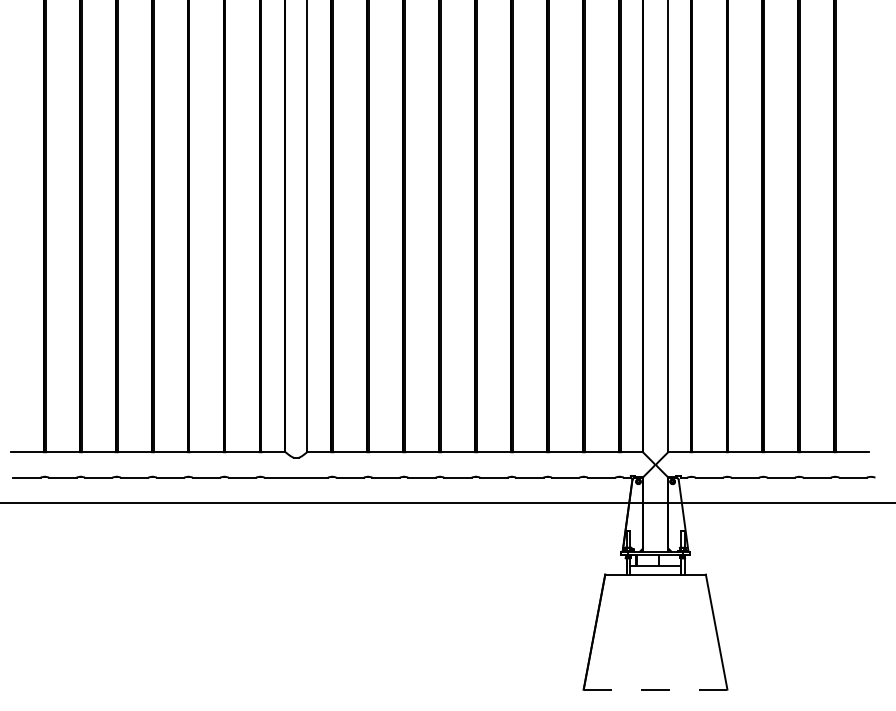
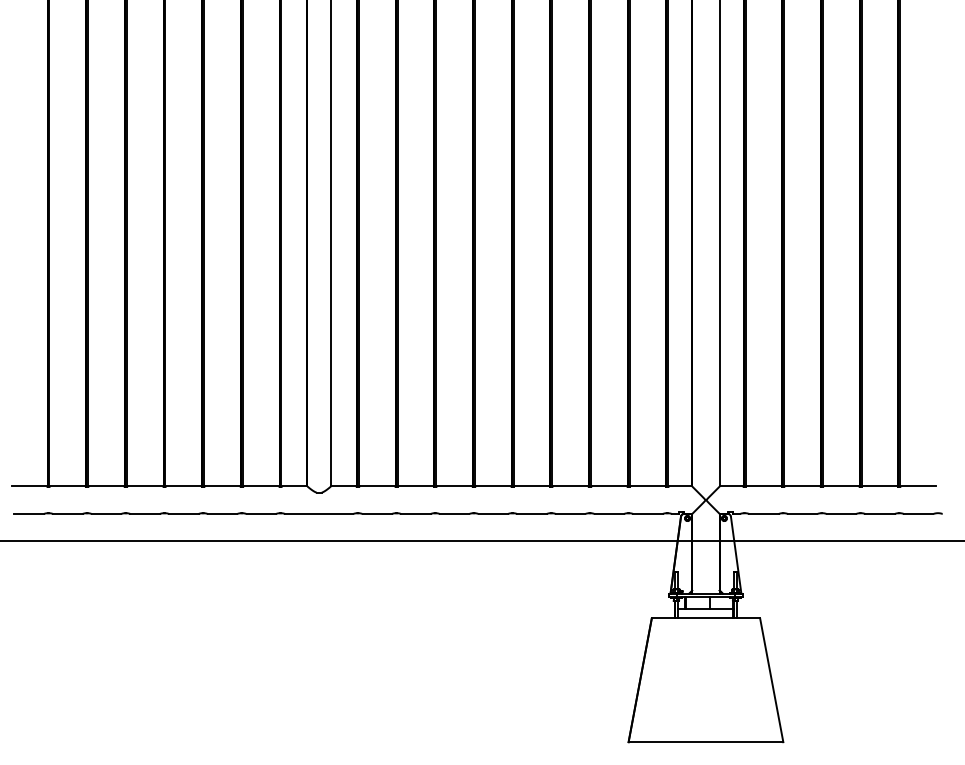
line: (655, 689) -> (705, 742), dashed -> solid

